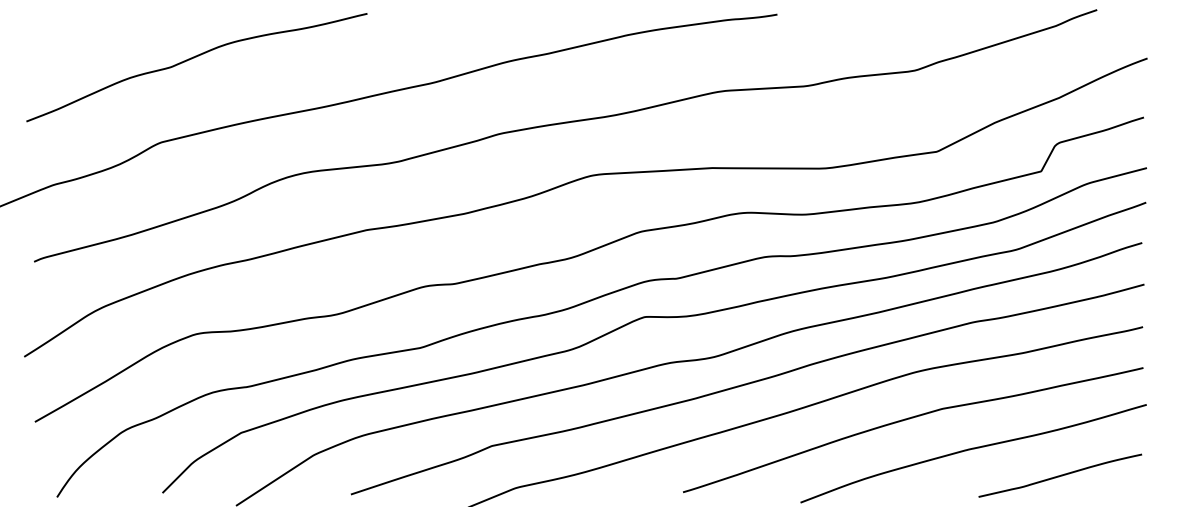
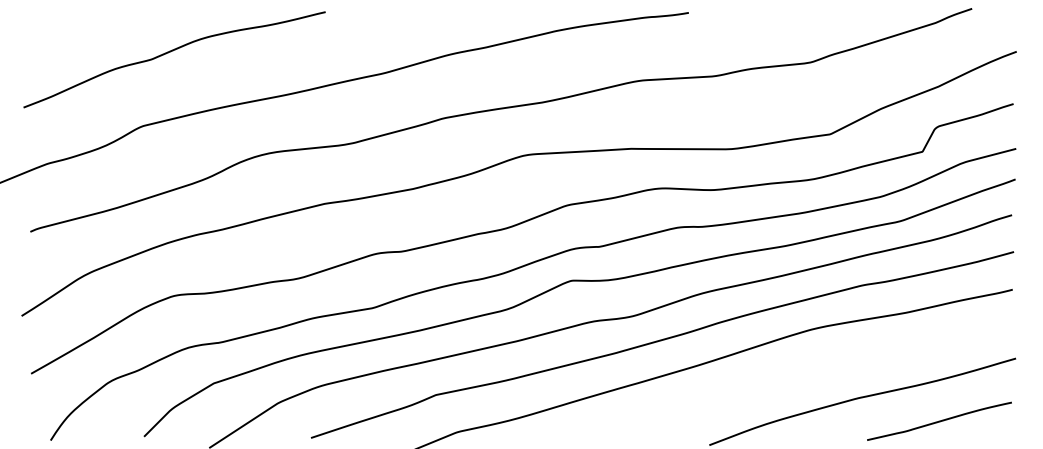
curve: (910, 419) -> (806, 371), removed

